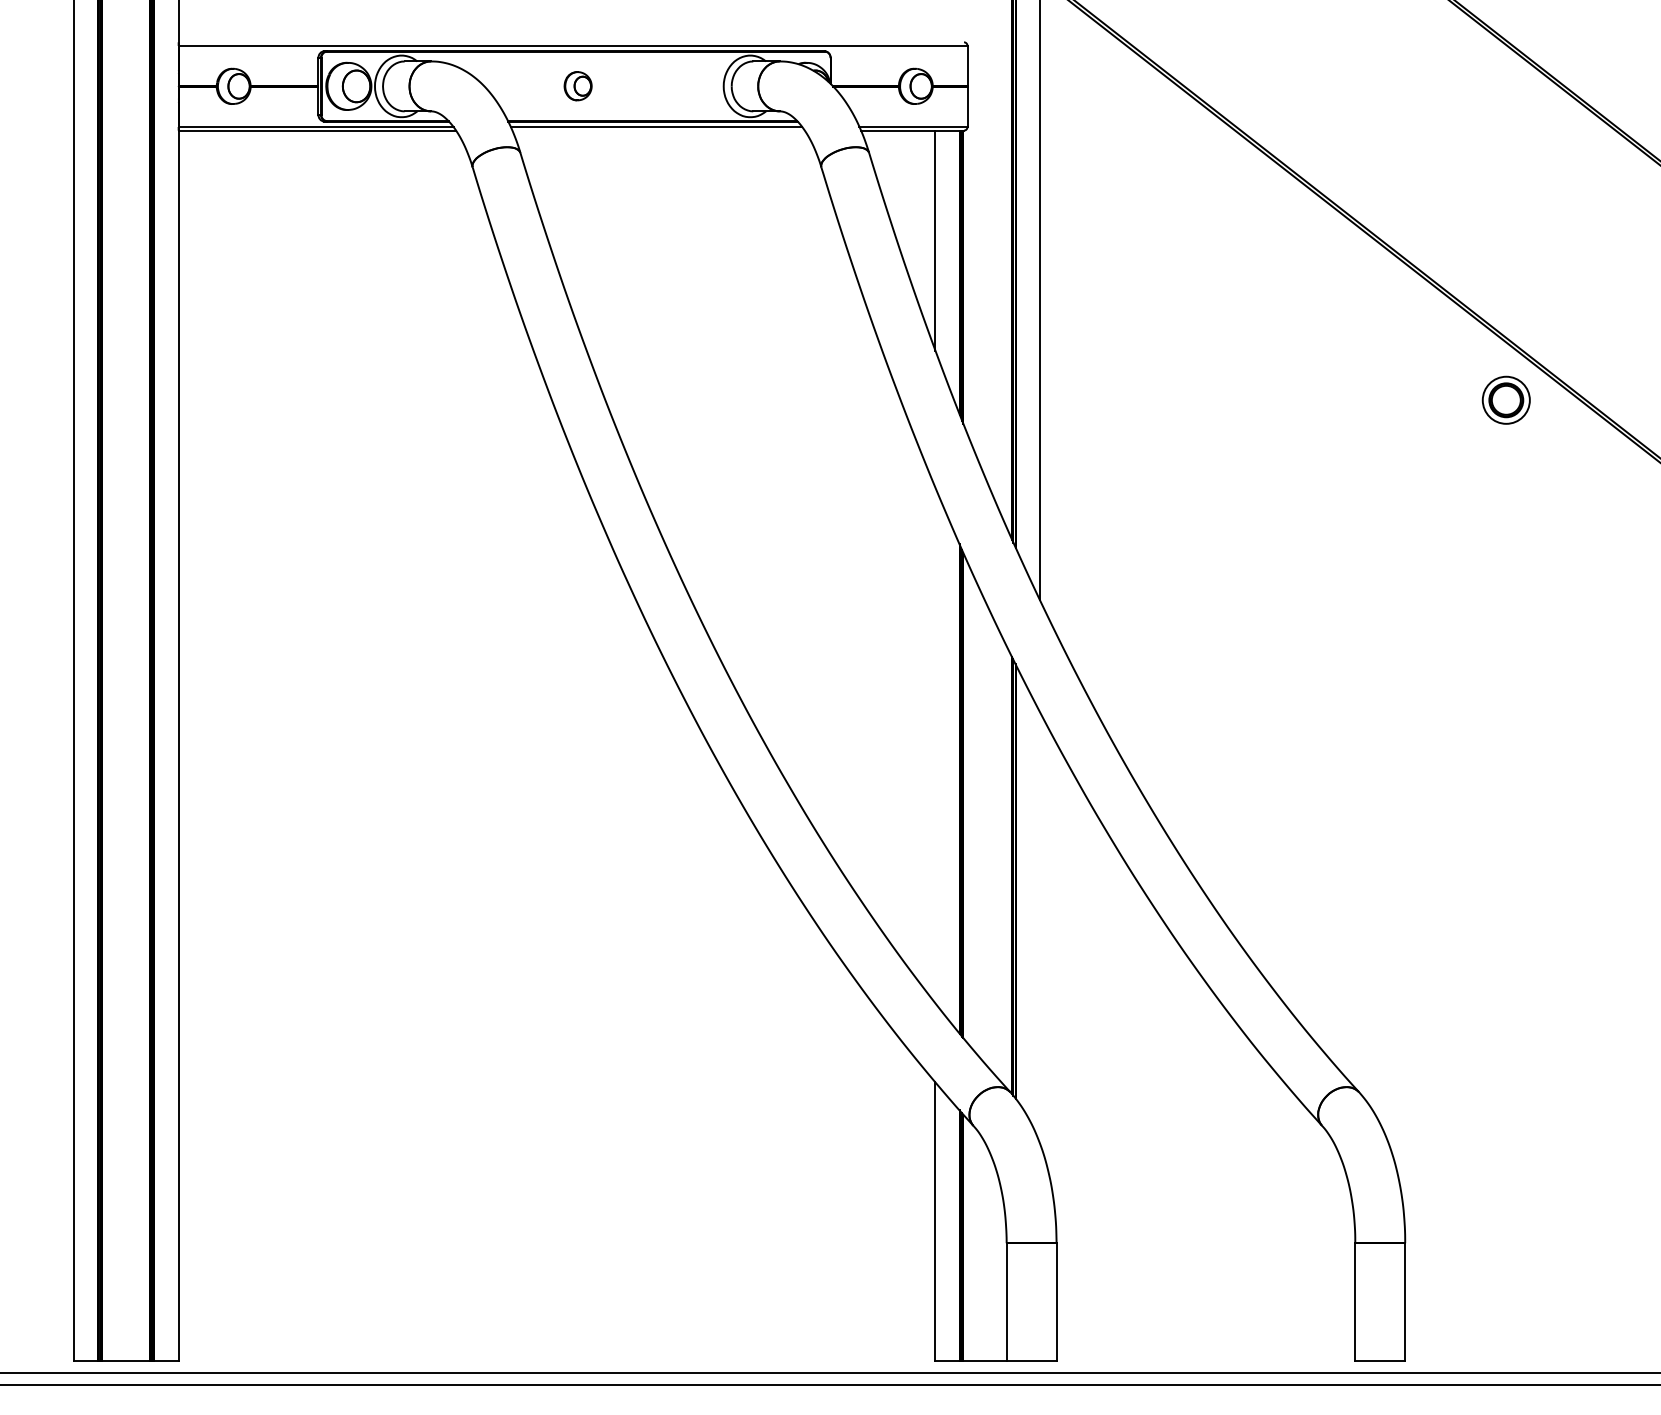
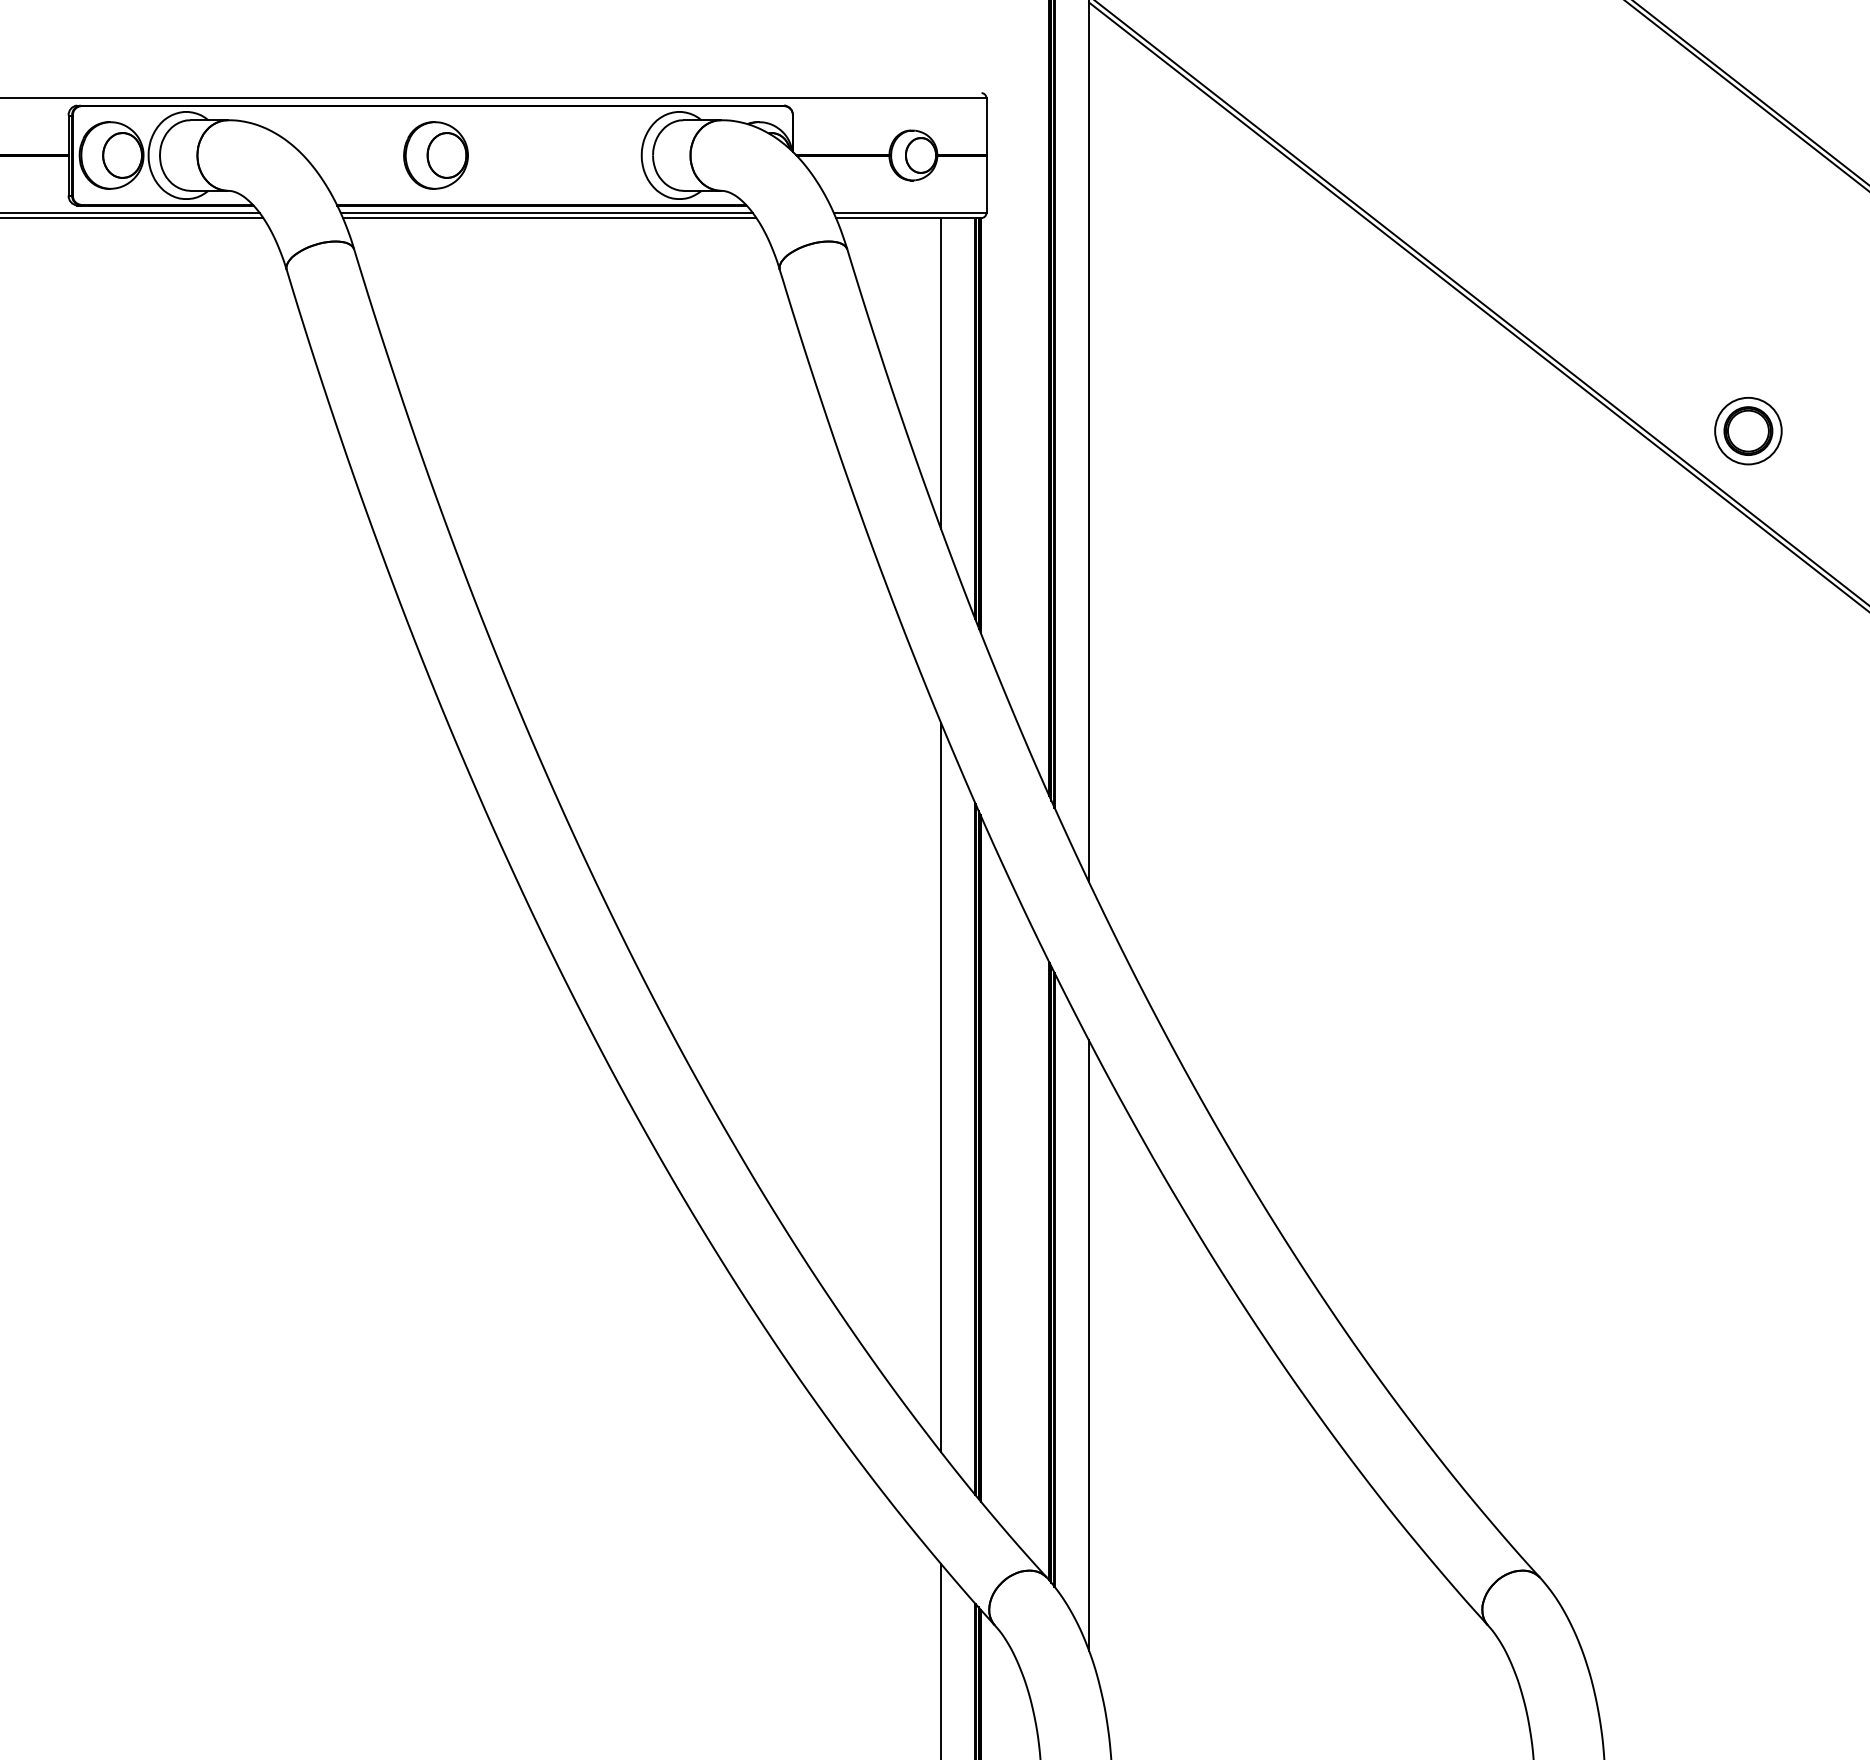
part: (577, 85) -> (434, 154), size x1.67
line: (658, 130) -> (549, 217), added
part: (1505, 399) -> (1747, 429), moved
line: (935, 745) -> (941, 1087), added
line: (1040, 927) -> (1089, 1344), added

